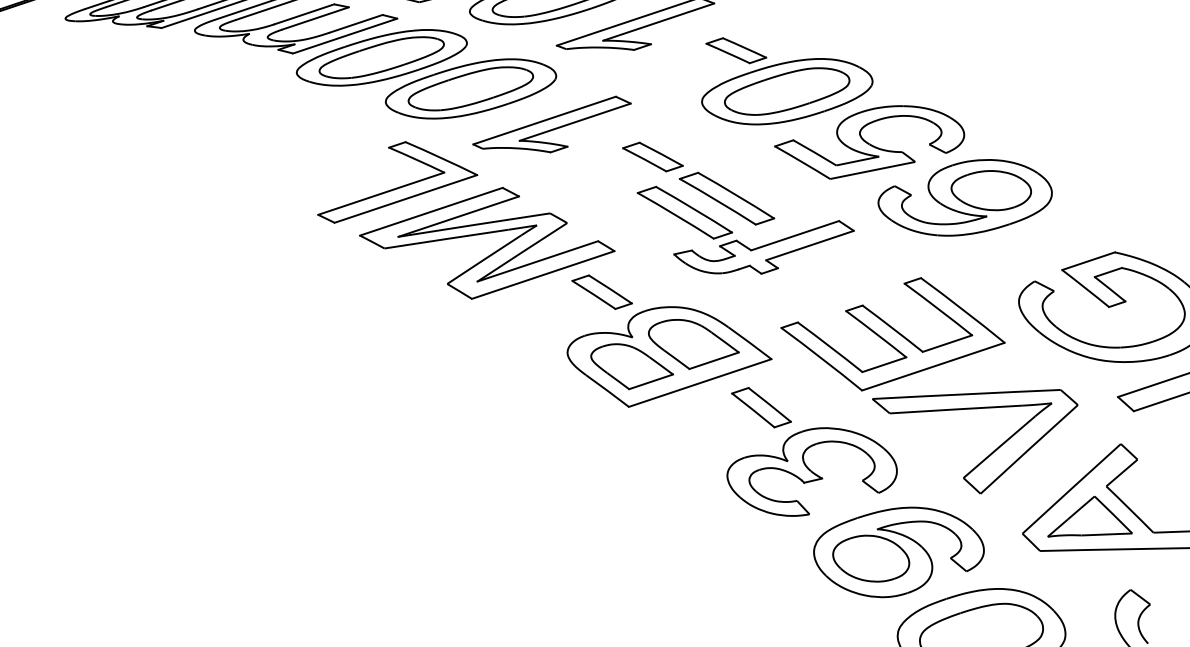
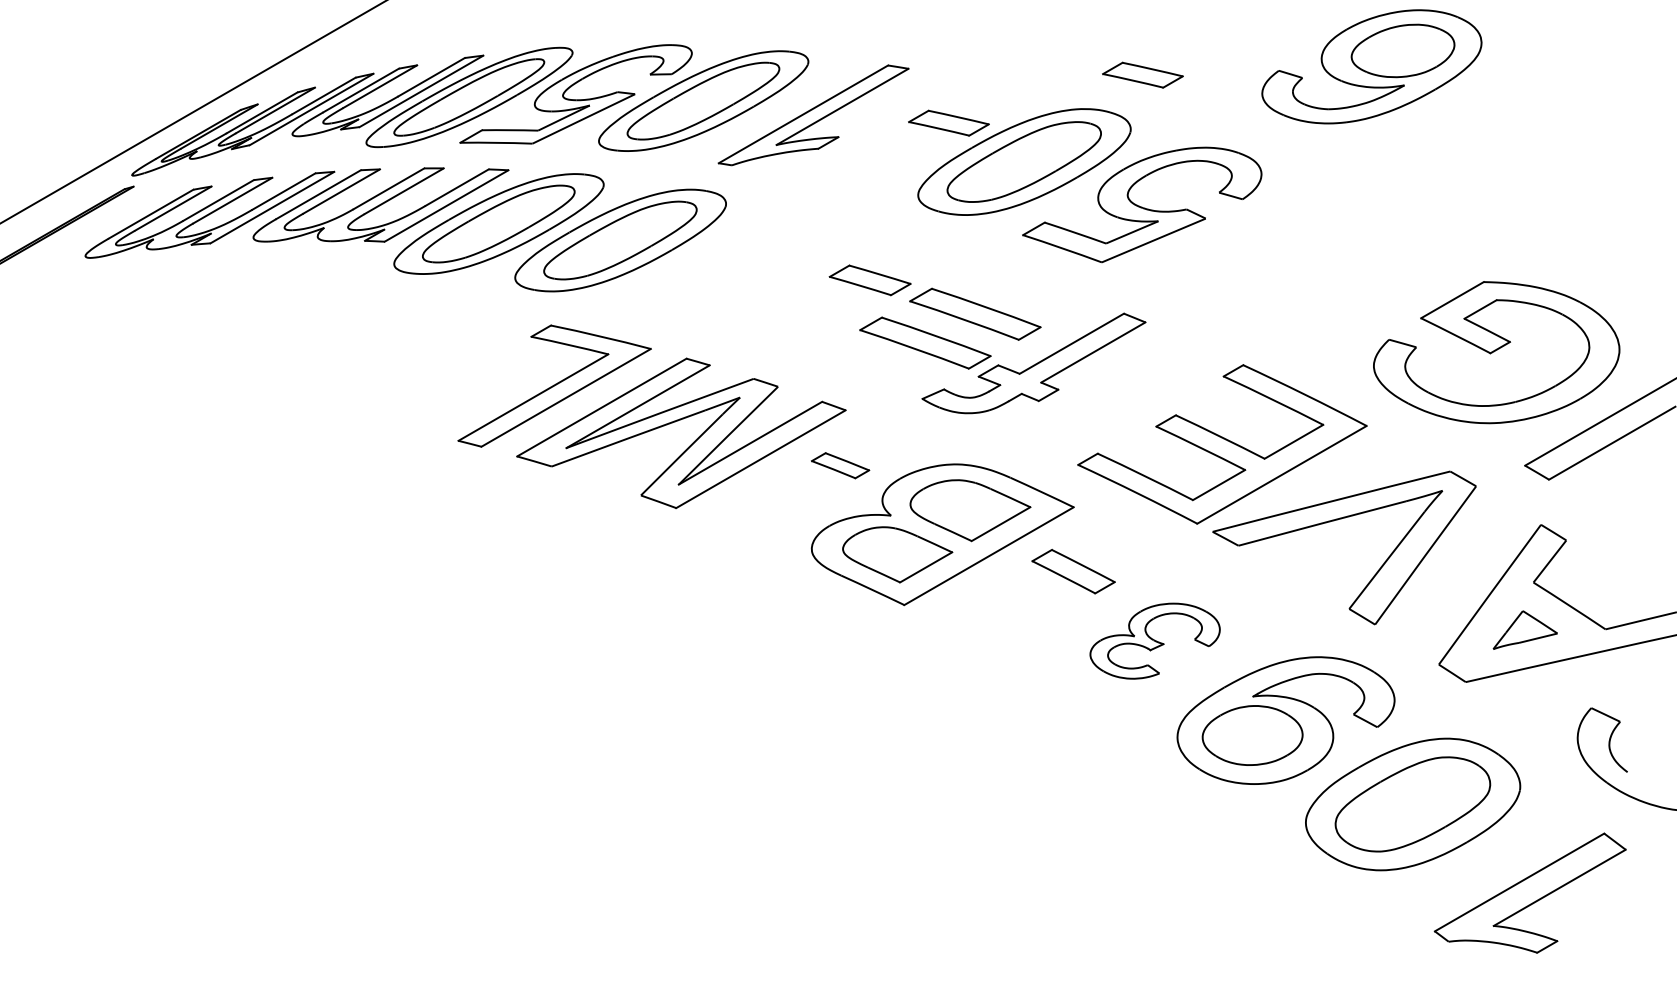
part: (889, 43) -> (1142, 74), added
part: (551, 123) -> (732, 263), removed
part: (965, 197) -> (1371, 66), moved
part: (602, 291) -> (840, 465), size x0.7
part: (811, 471) -> (1154, 640), size x0.6
part: (1093, 520) -> (1525, 629), size x0.6

